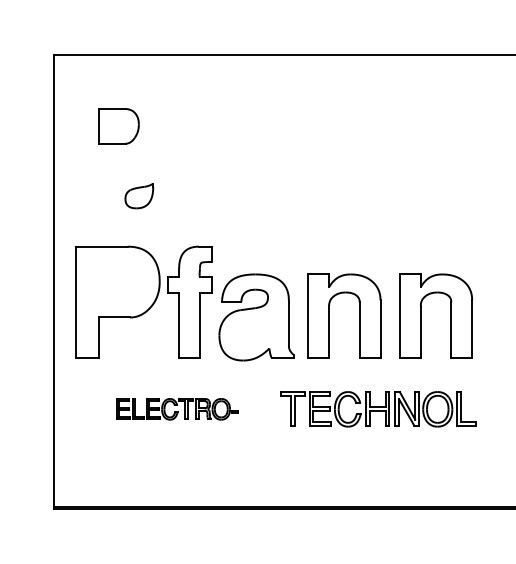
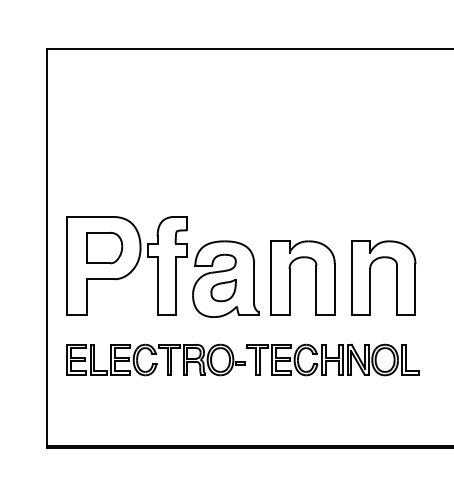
part: (118, 125) -> (104, 247), moved
part: (139, 196) -> (223, 290), moved
part: (176, 408) -> (155, 359), size x1.67

